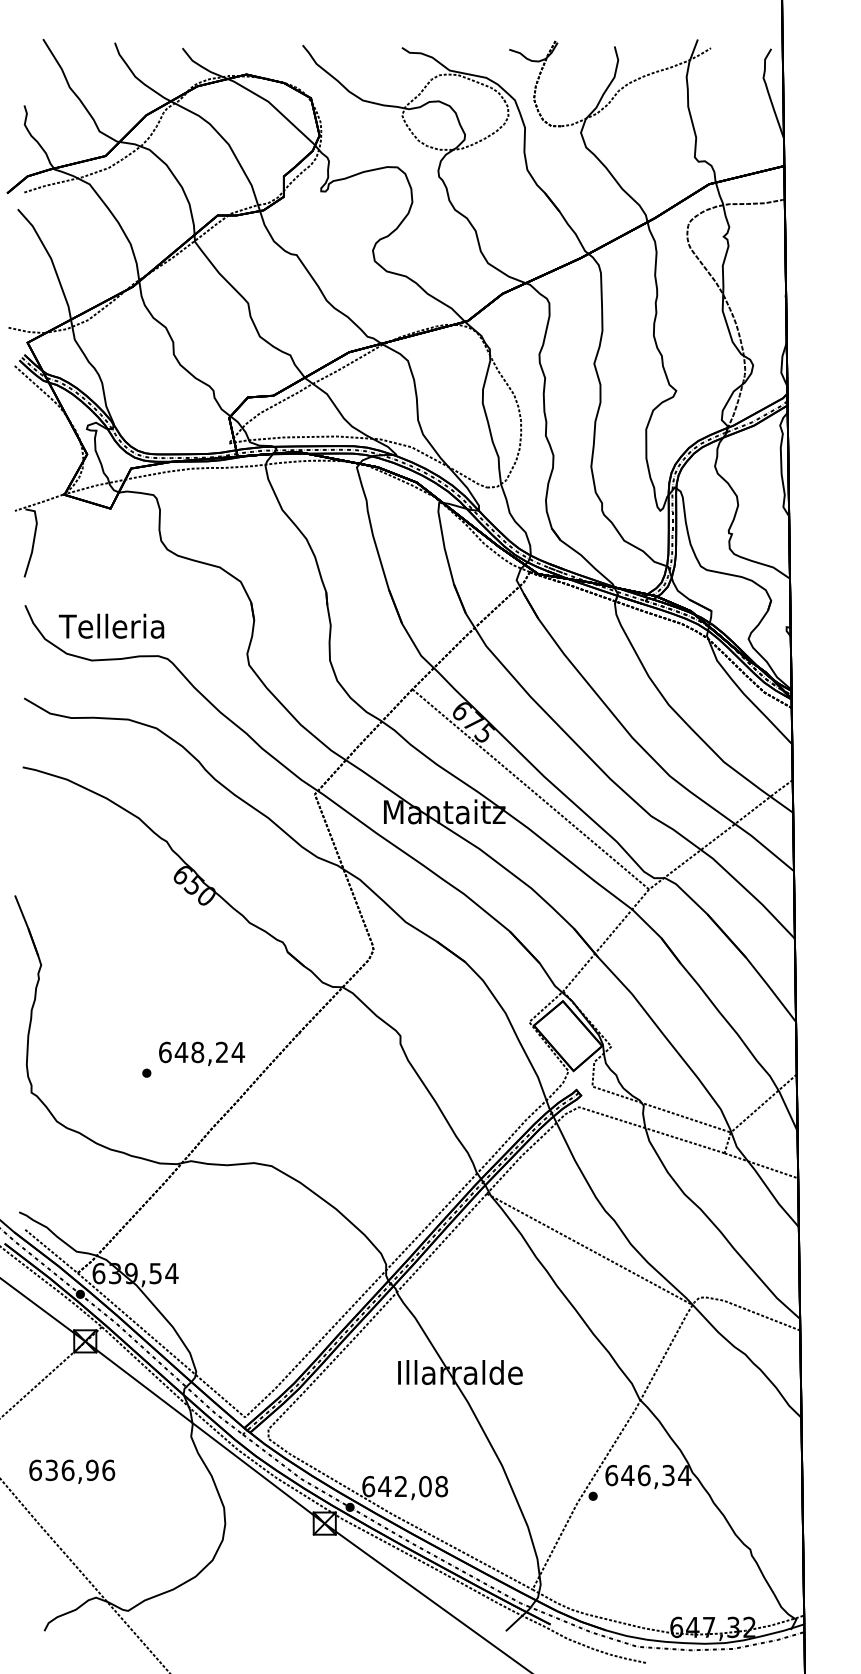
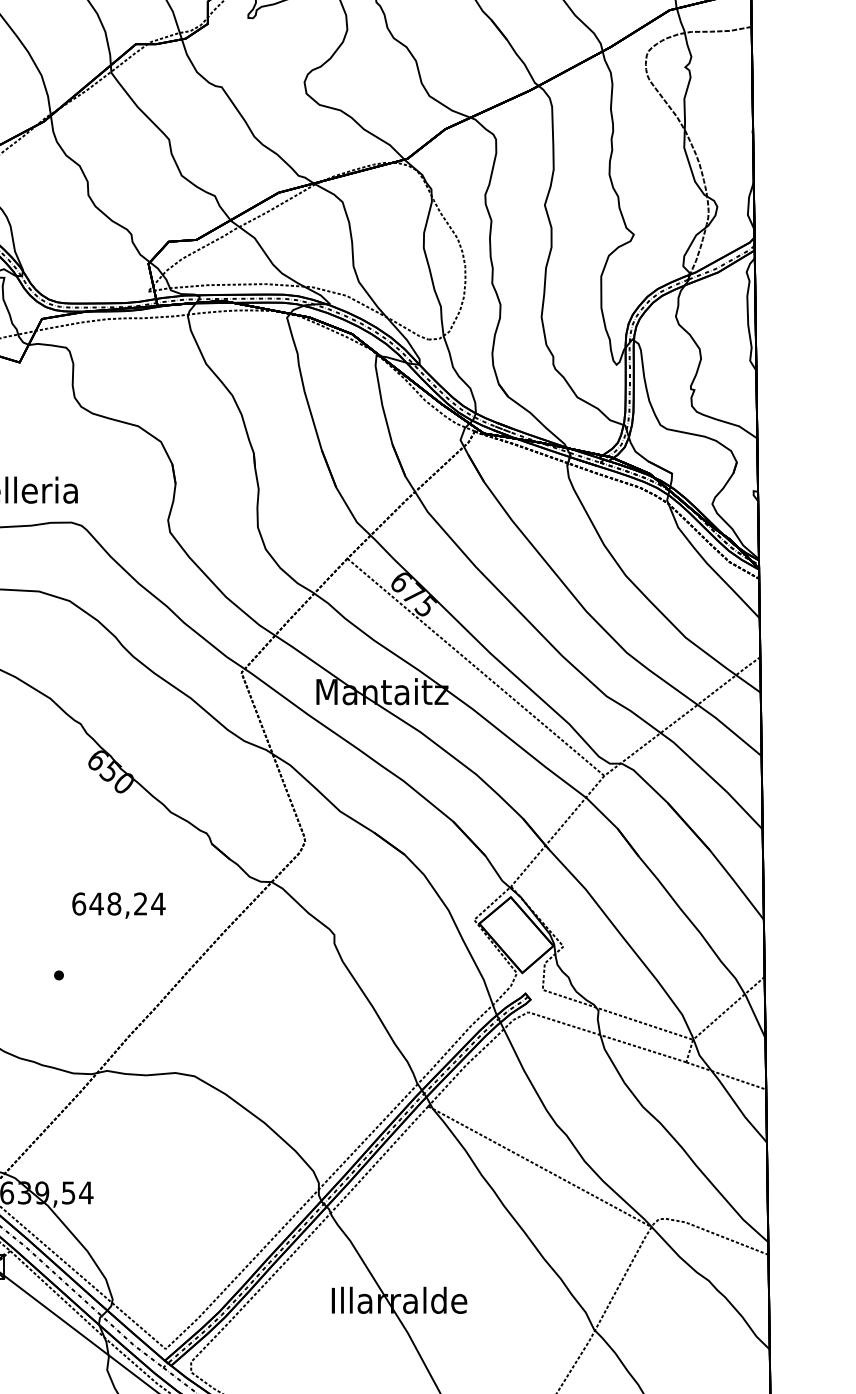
text: (202, 1053) -> (119, 905), moved

